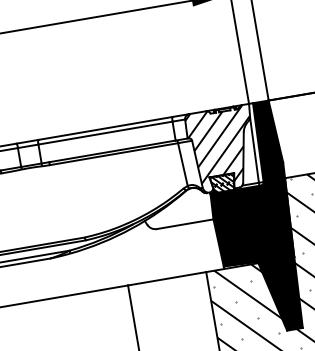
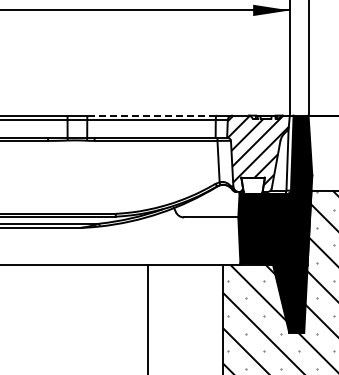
line: (105, 128) -> (152, 115), solid -> dashed
hatch: (222, 183) -> (252, 185), removed

